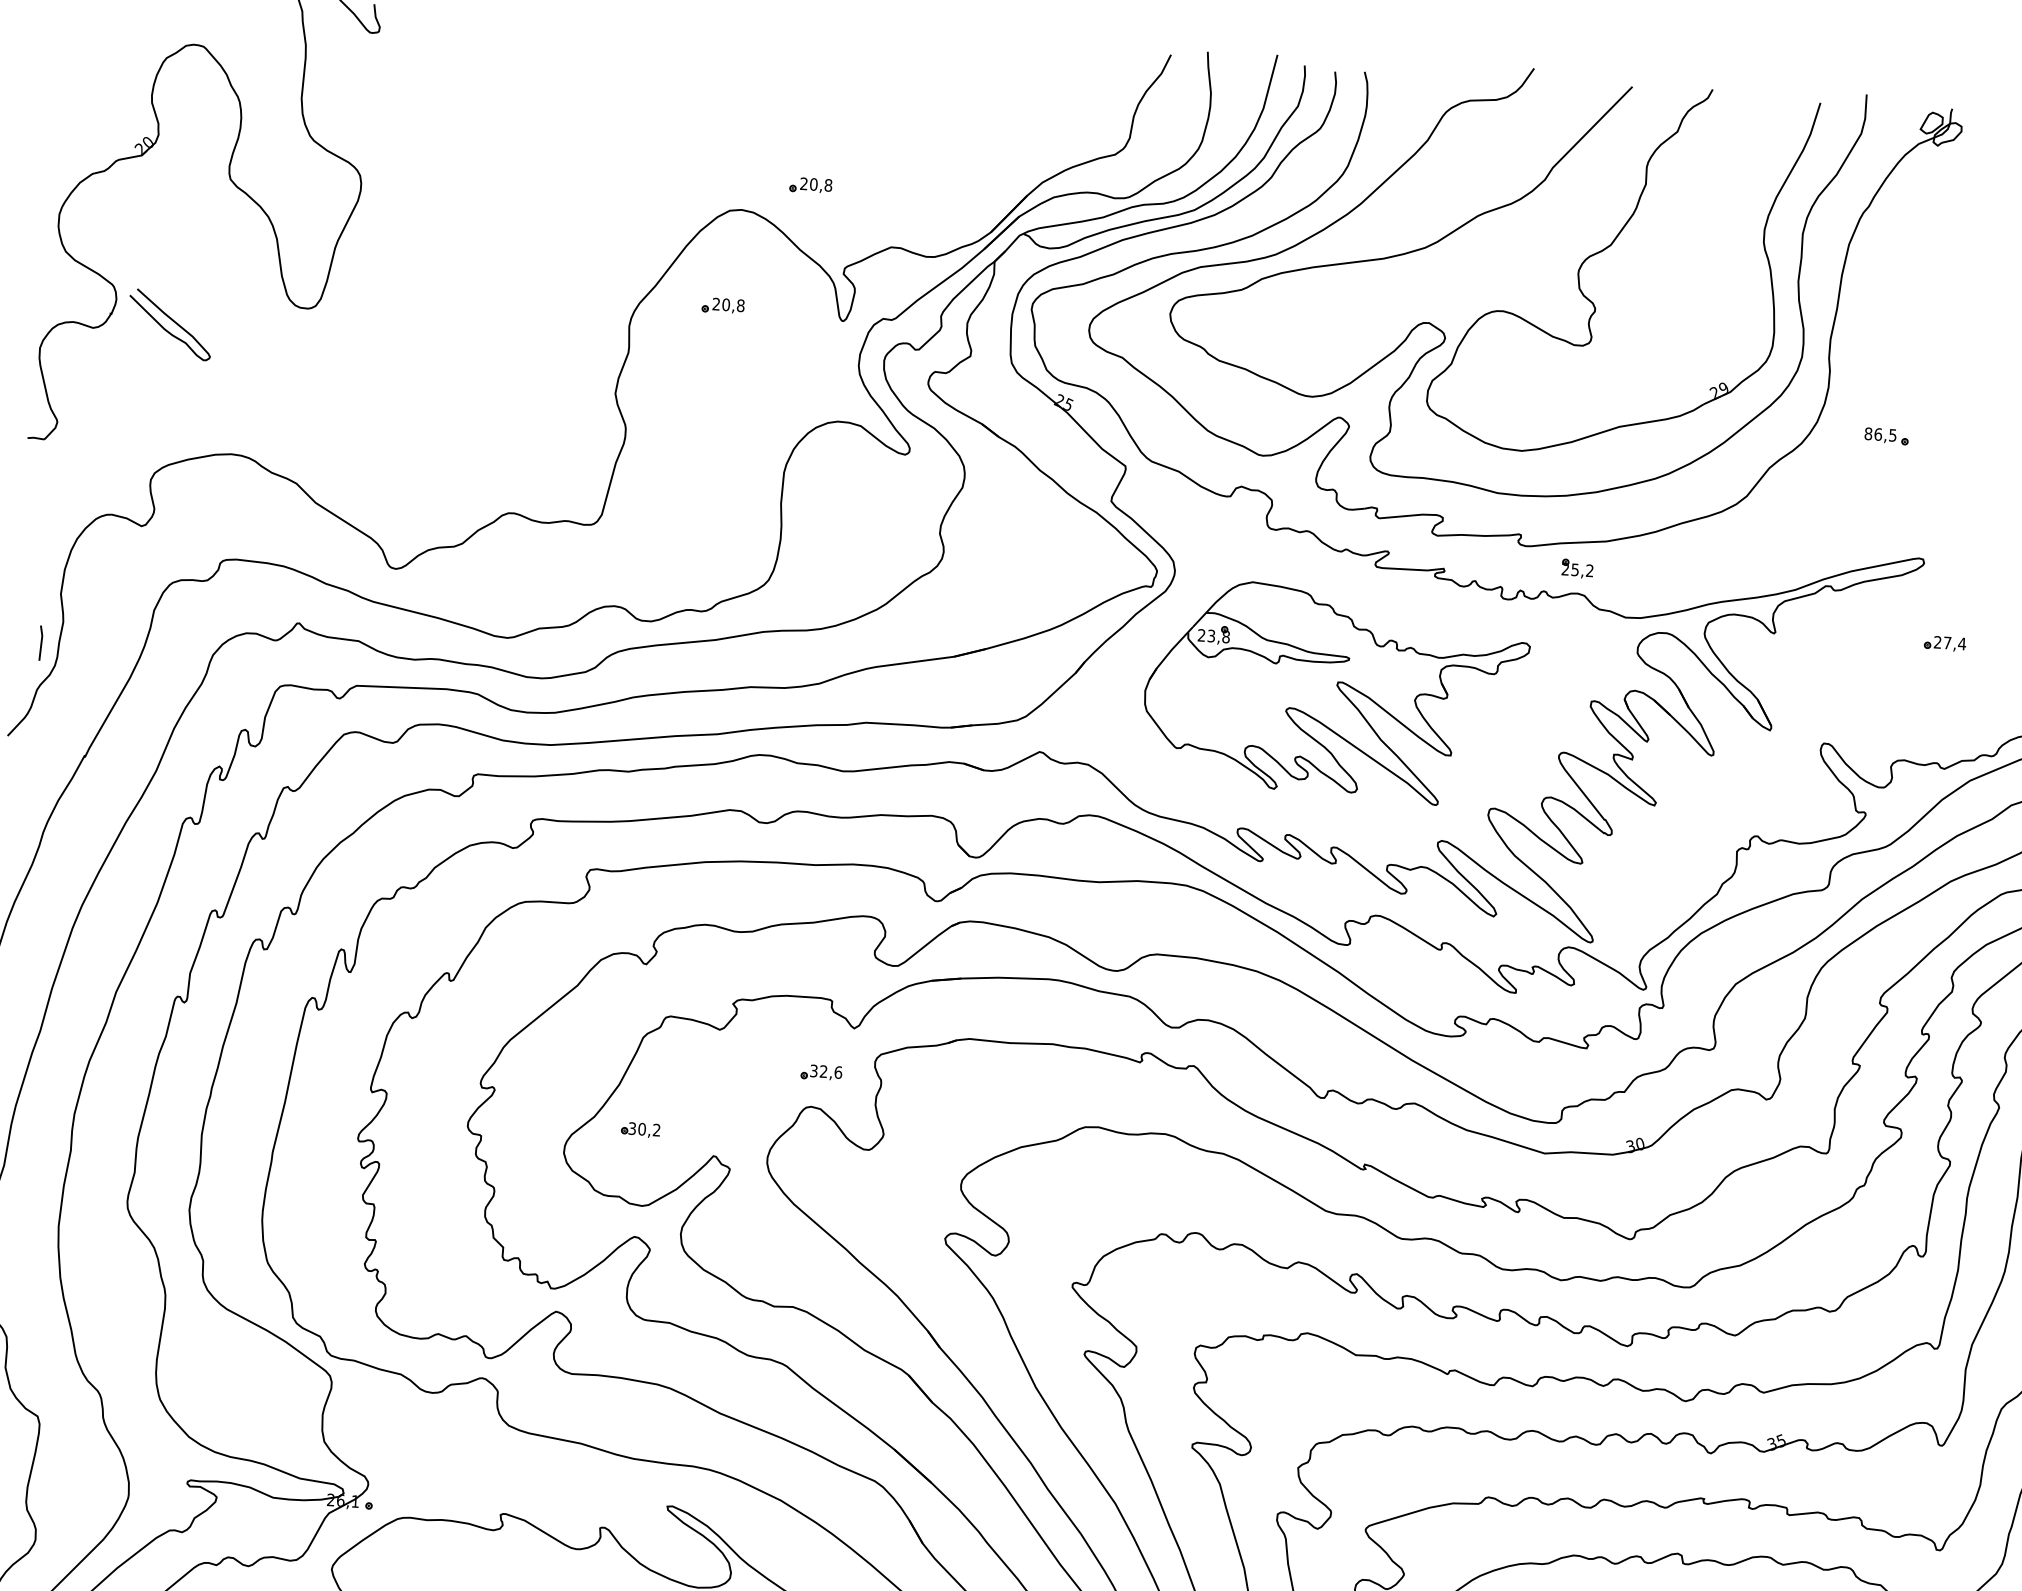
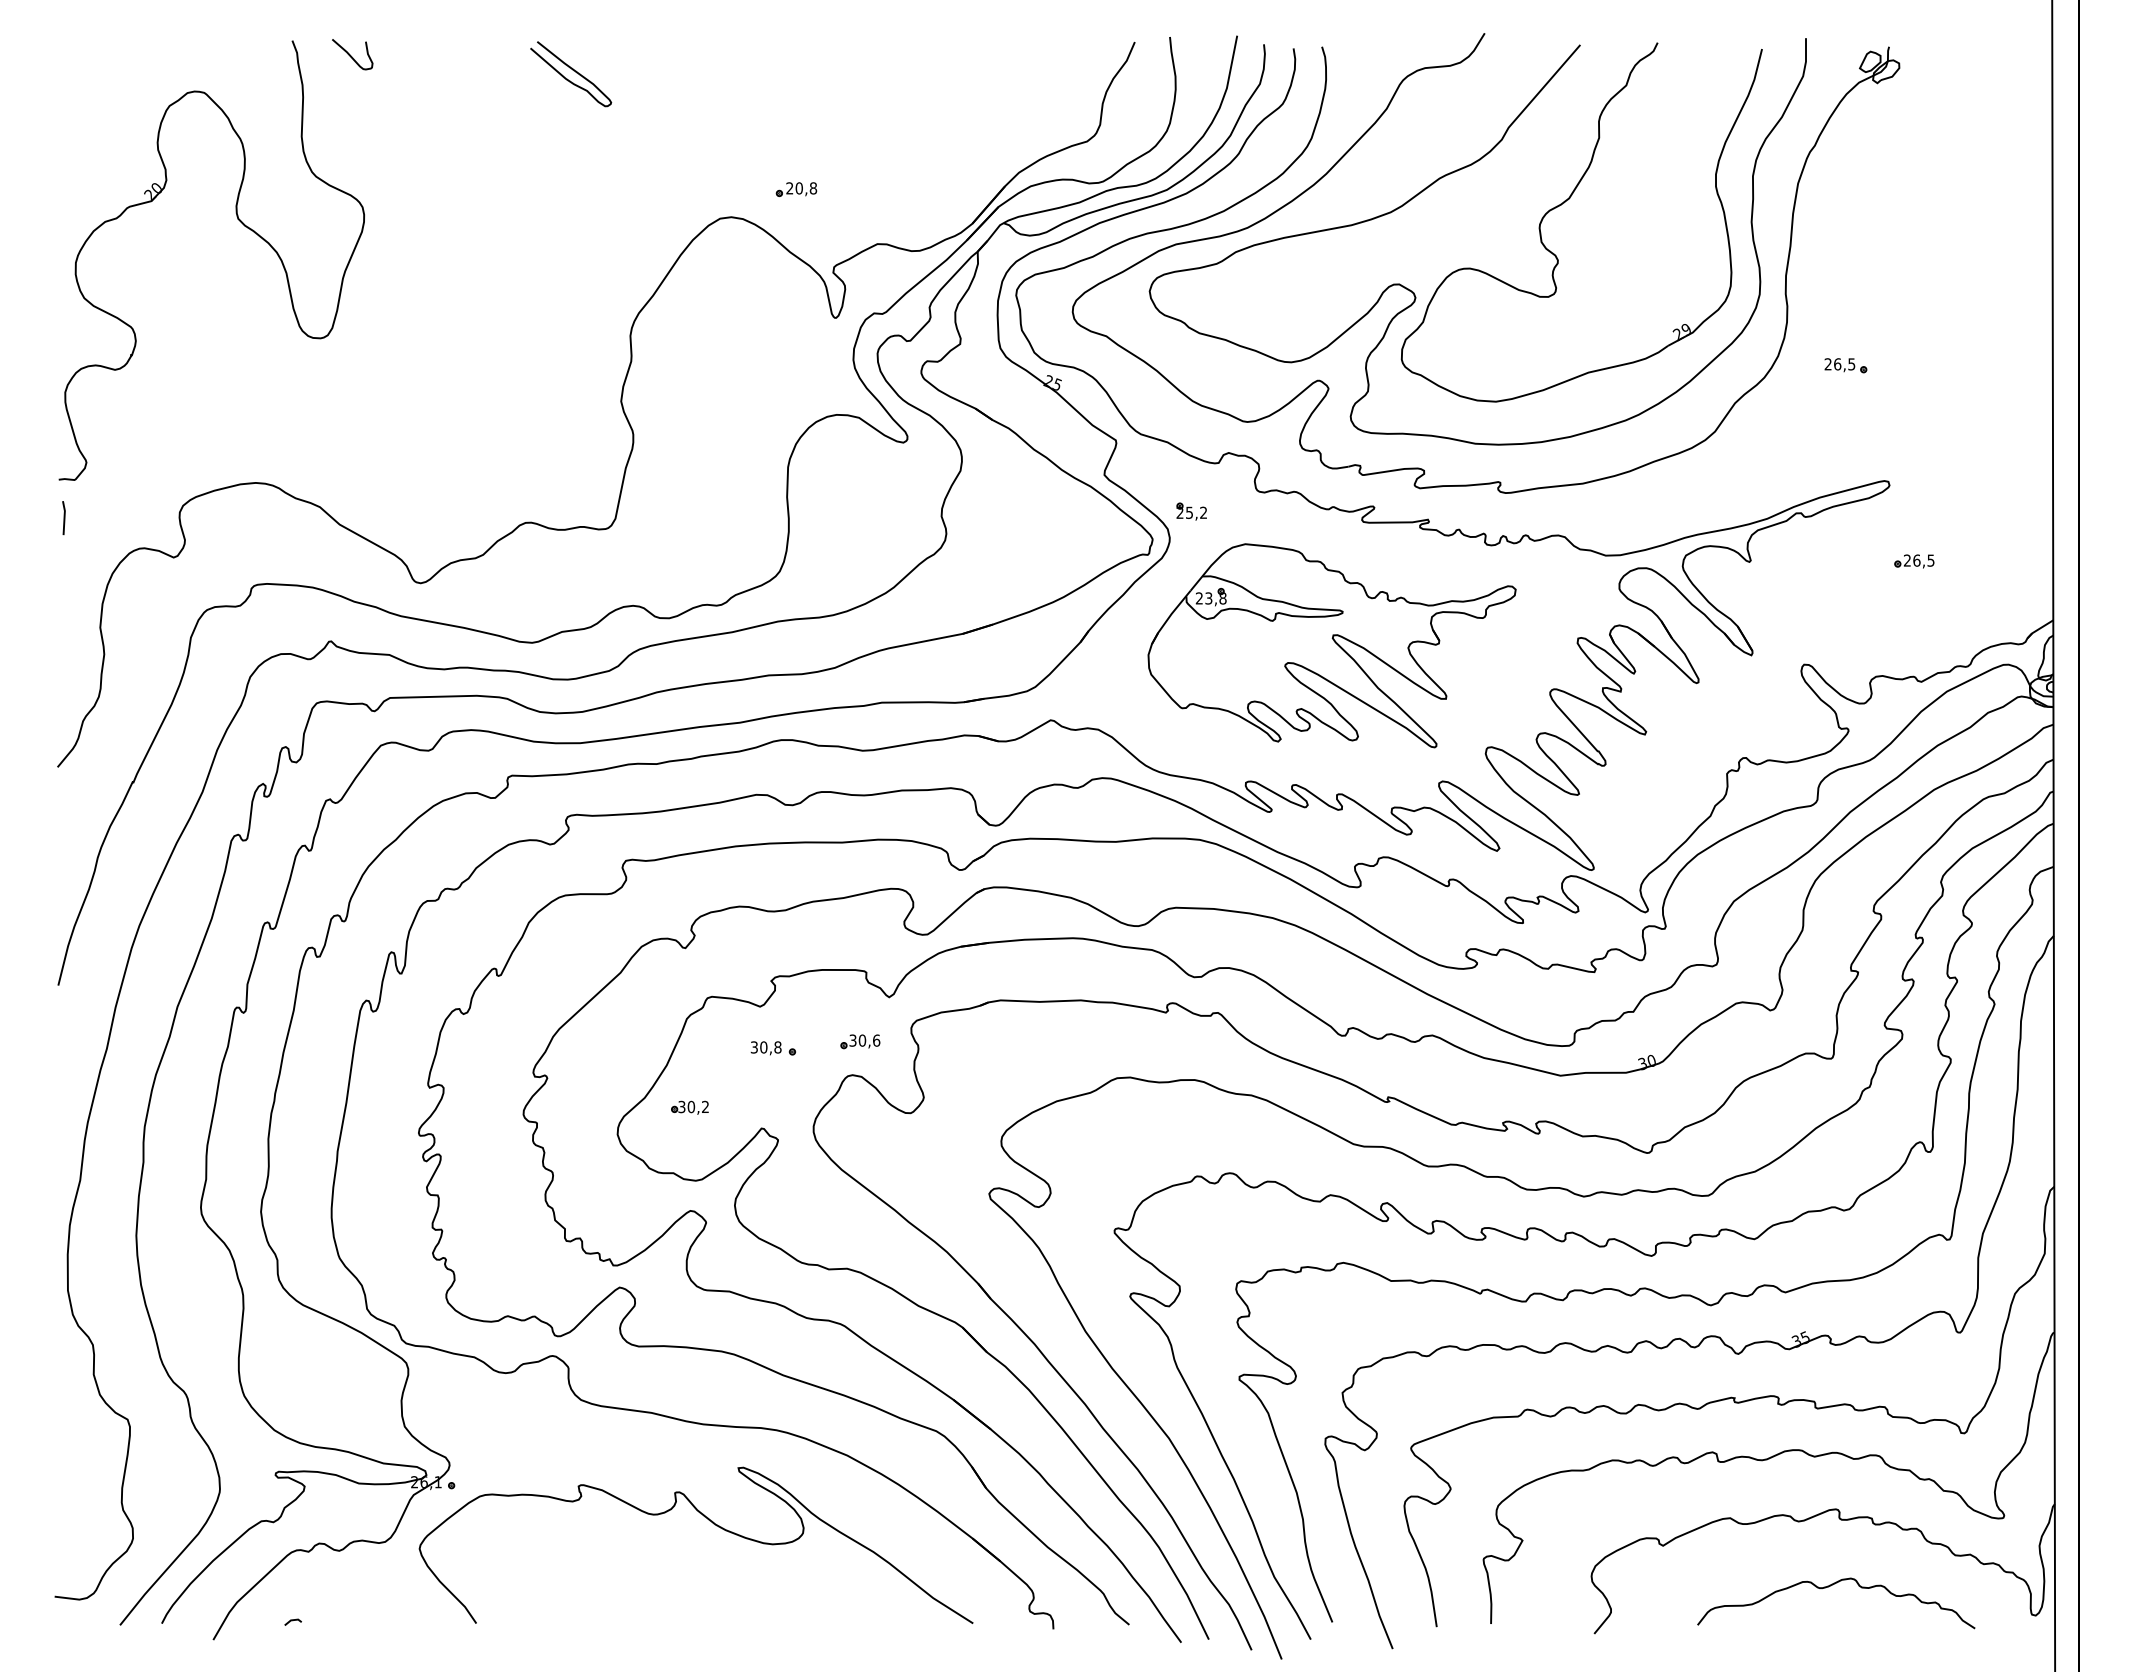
part: (723, 305) -> (719, 310), removed
curve: (171, 321) -> (572, 70), moved
text: (1867, 433) -> (1827, 364), 86,5 -> 26,5
part: (1577, 568) -> (1191, 511), moved
line: (40, 643) -> (63, 518), moved
text: (1954, 643) -> (1923, 560), 27,4 -> 26,5
text: (823, 1071) -> (862, 1040), 32,6 -> 30,6
part: (730, 1073) -> (772, 1048), added

